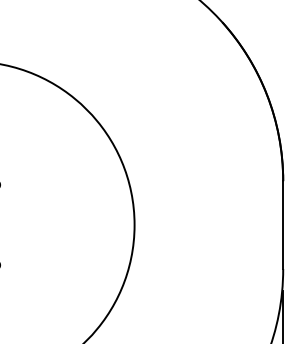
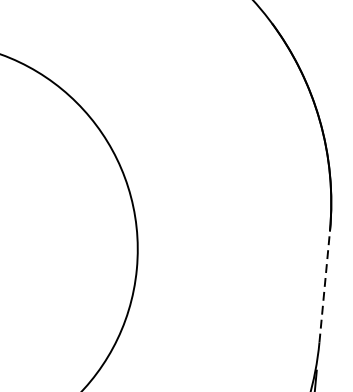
line: (283, 225) -> (325, 287), solid -> dashed

